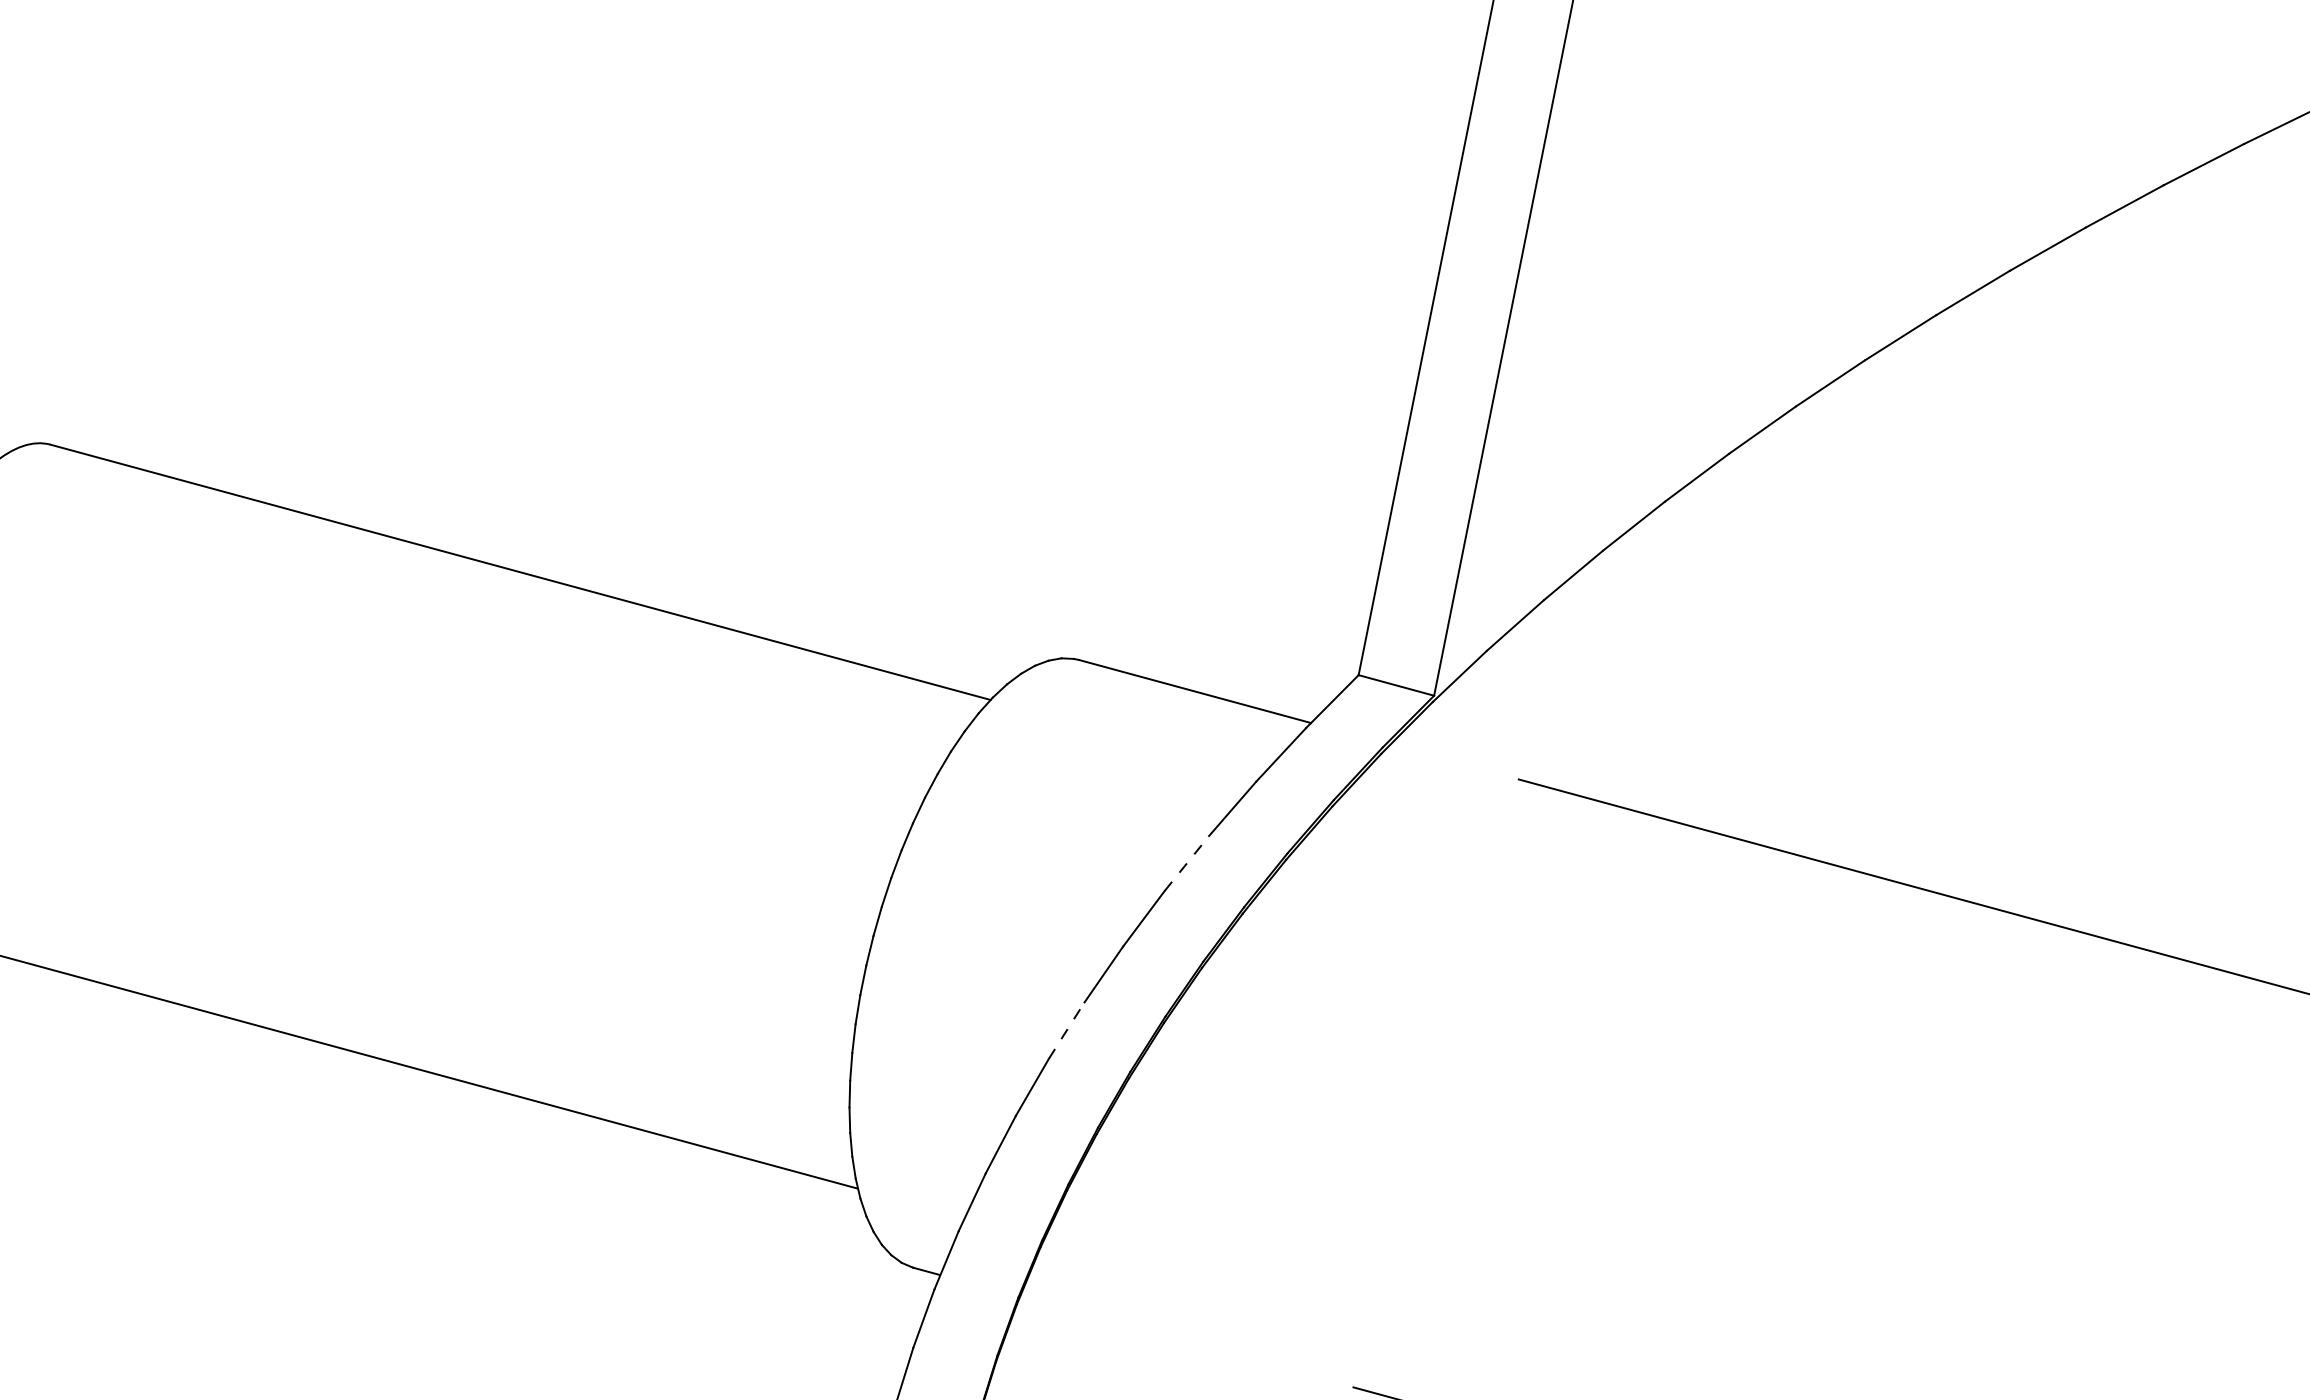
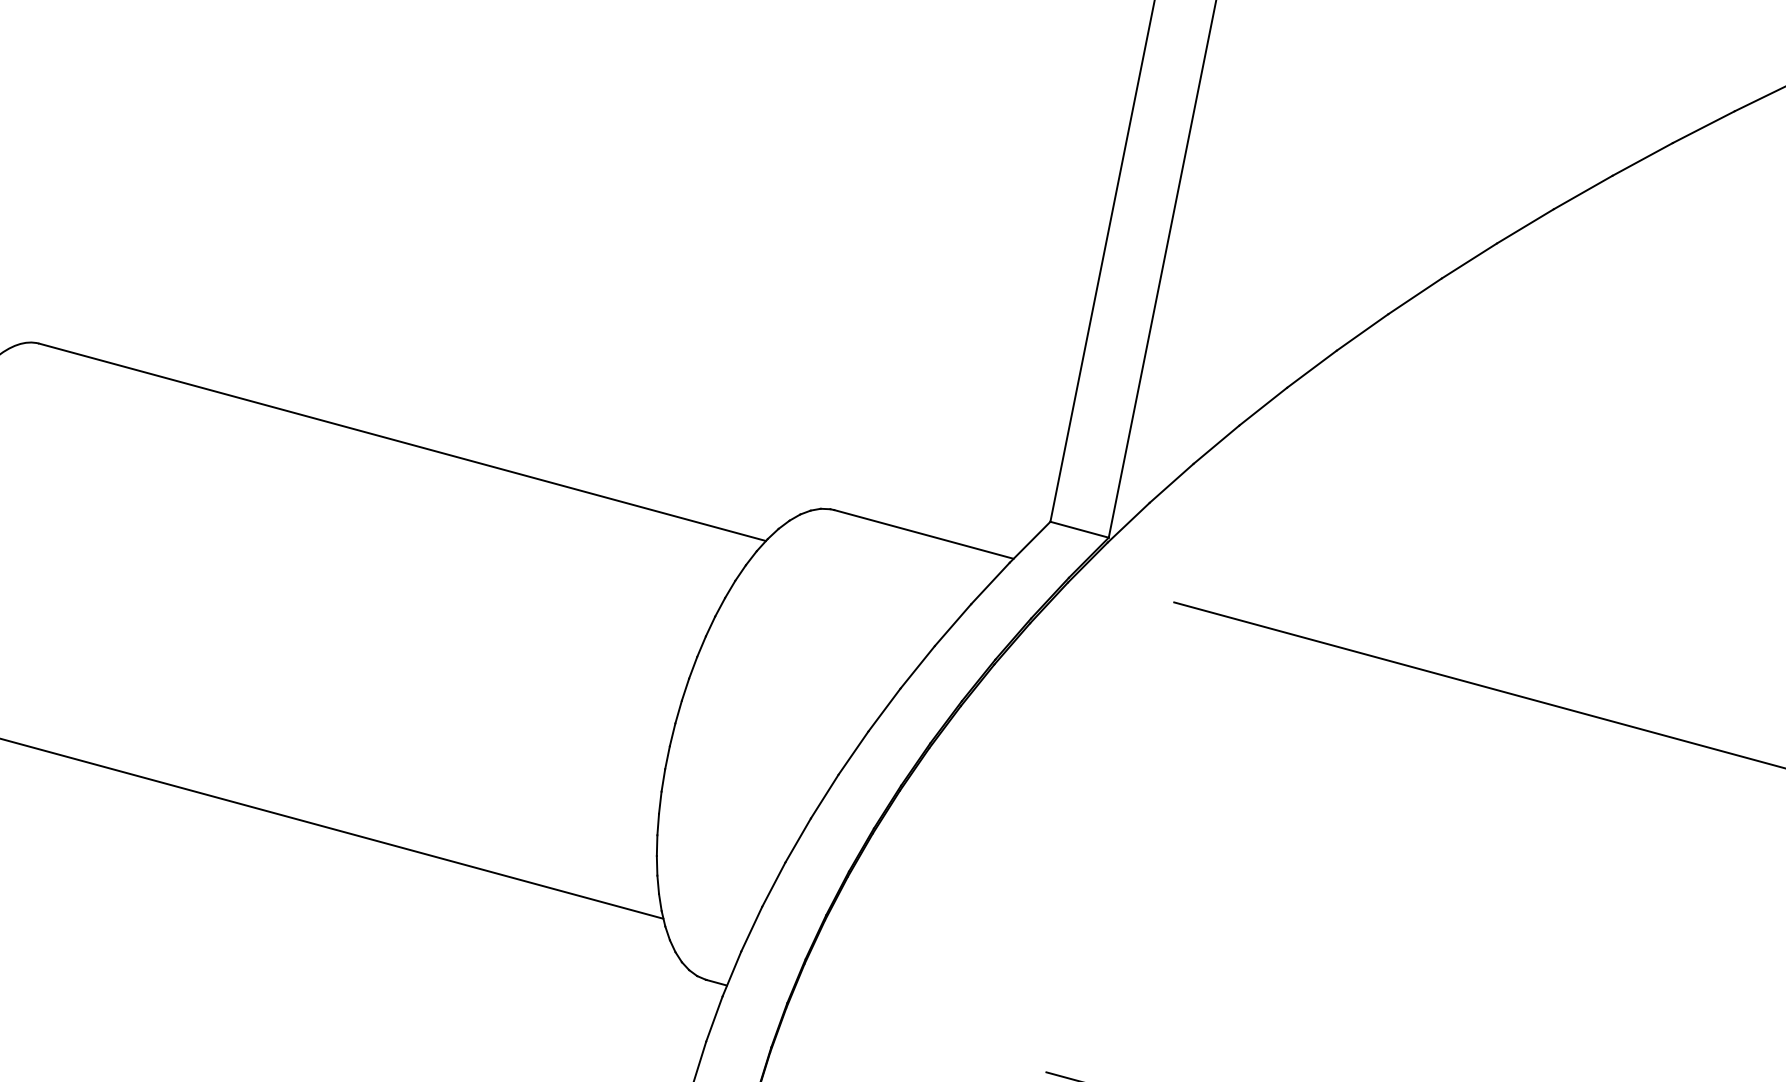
line: (1187, 863) -> (918, 667), dashed -> solid
line: (1066, 1030) -> (824, 796), dashed -> solid

